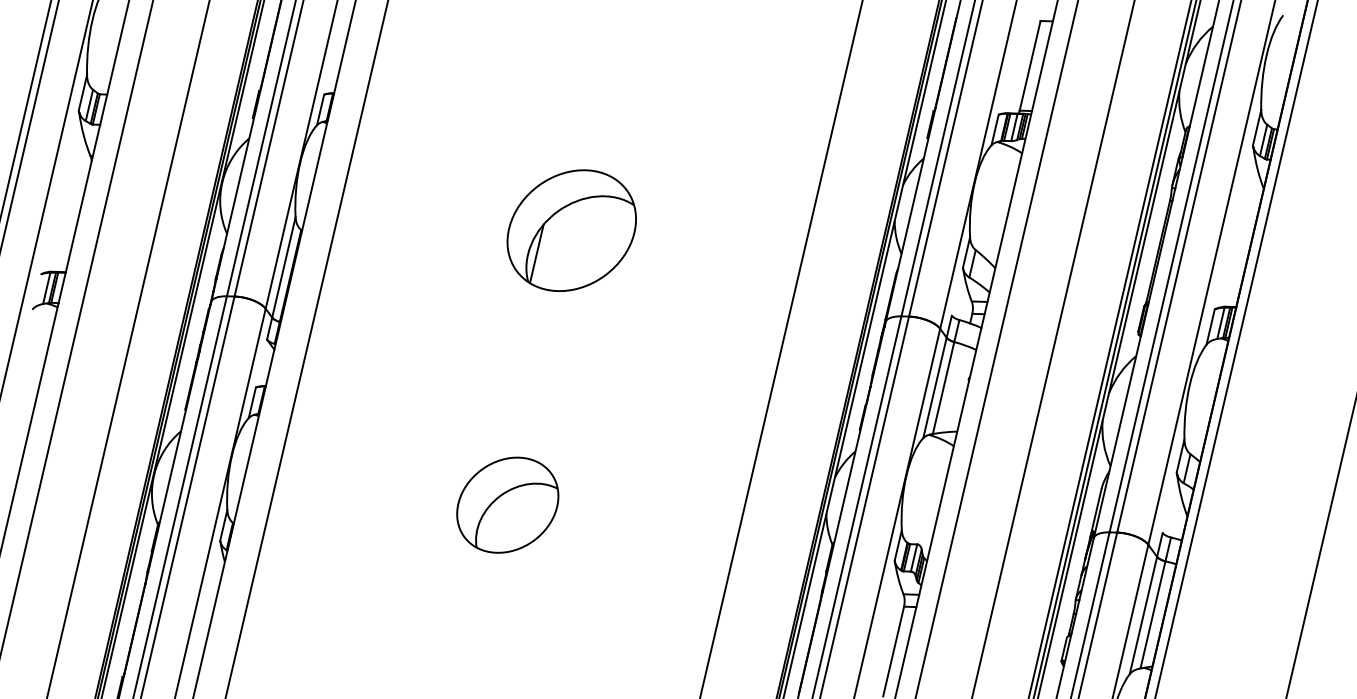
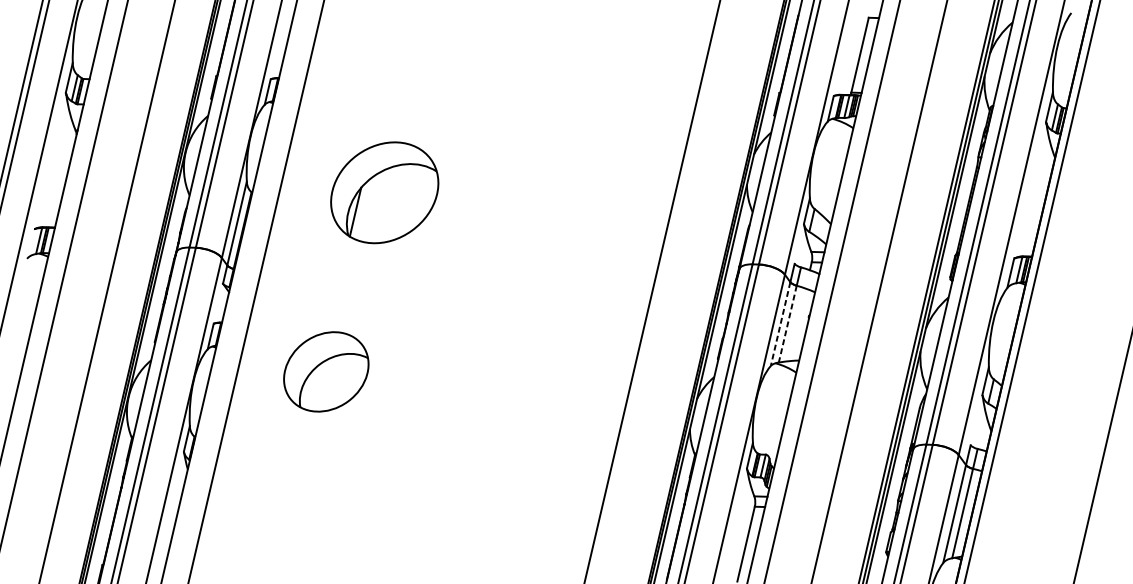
part: (571, 230) -> (384, 192), moved
line: (934, 387) -> (780, 323), solid -> dashed
line: (943, 388) -> (787, 324), solid -> dashed
part: (507, 504) -> (326, 371), moved

